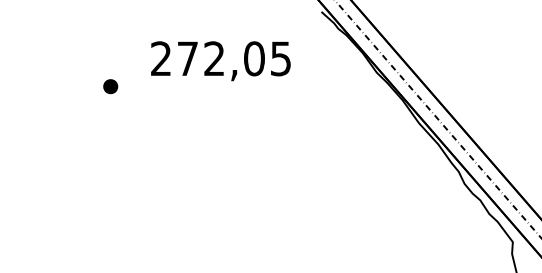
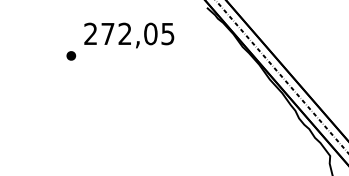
text: (221, 61) -> (129, 35), moved

